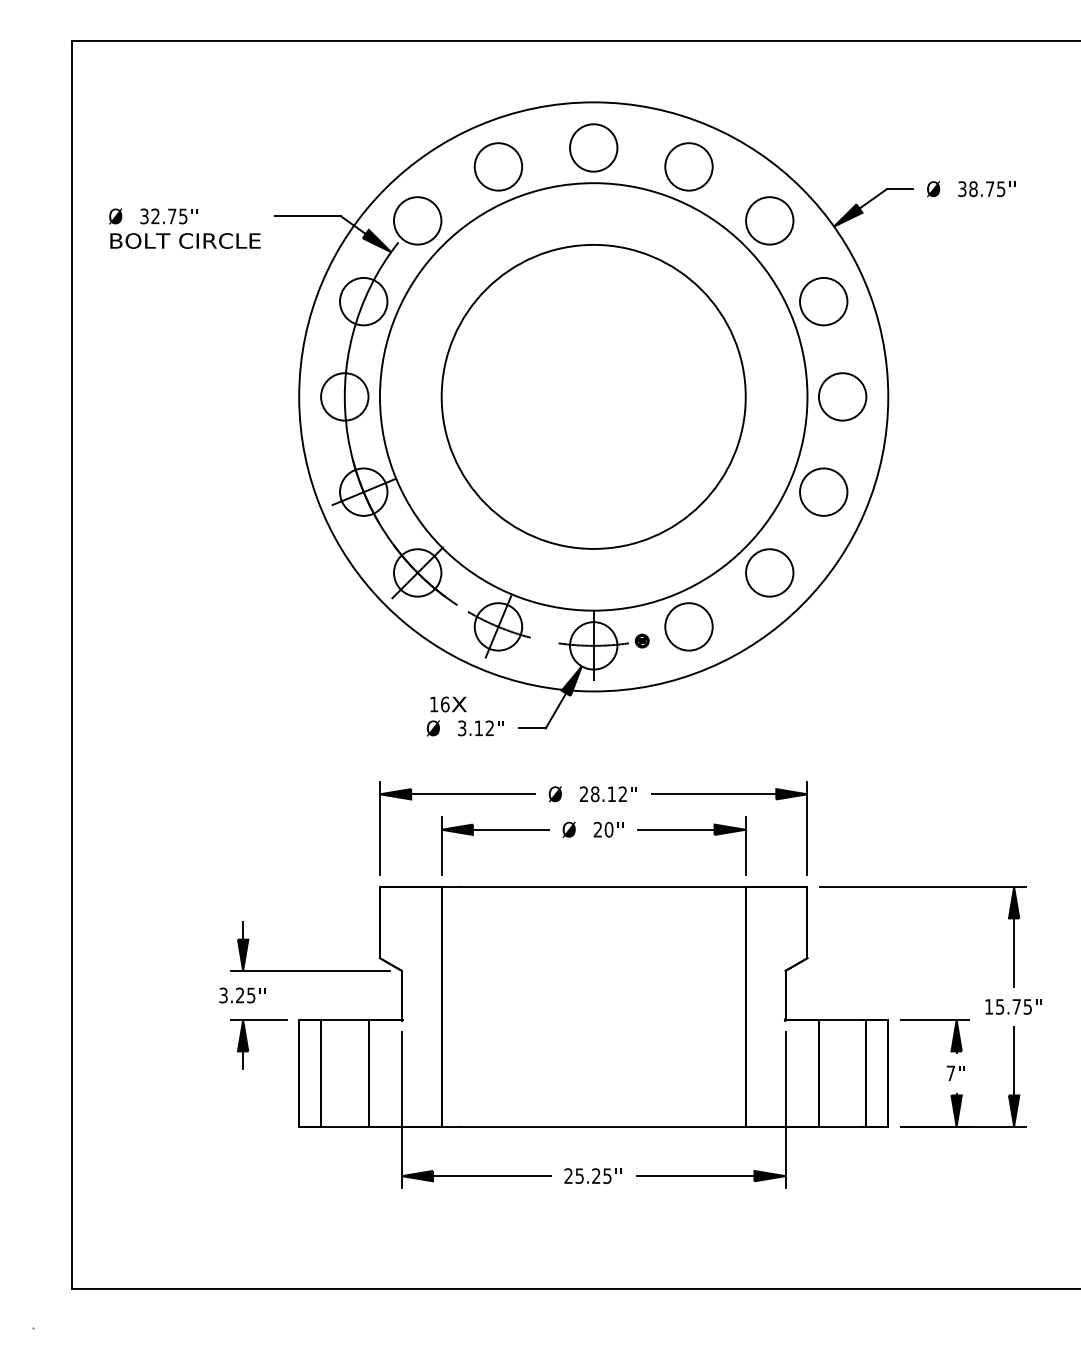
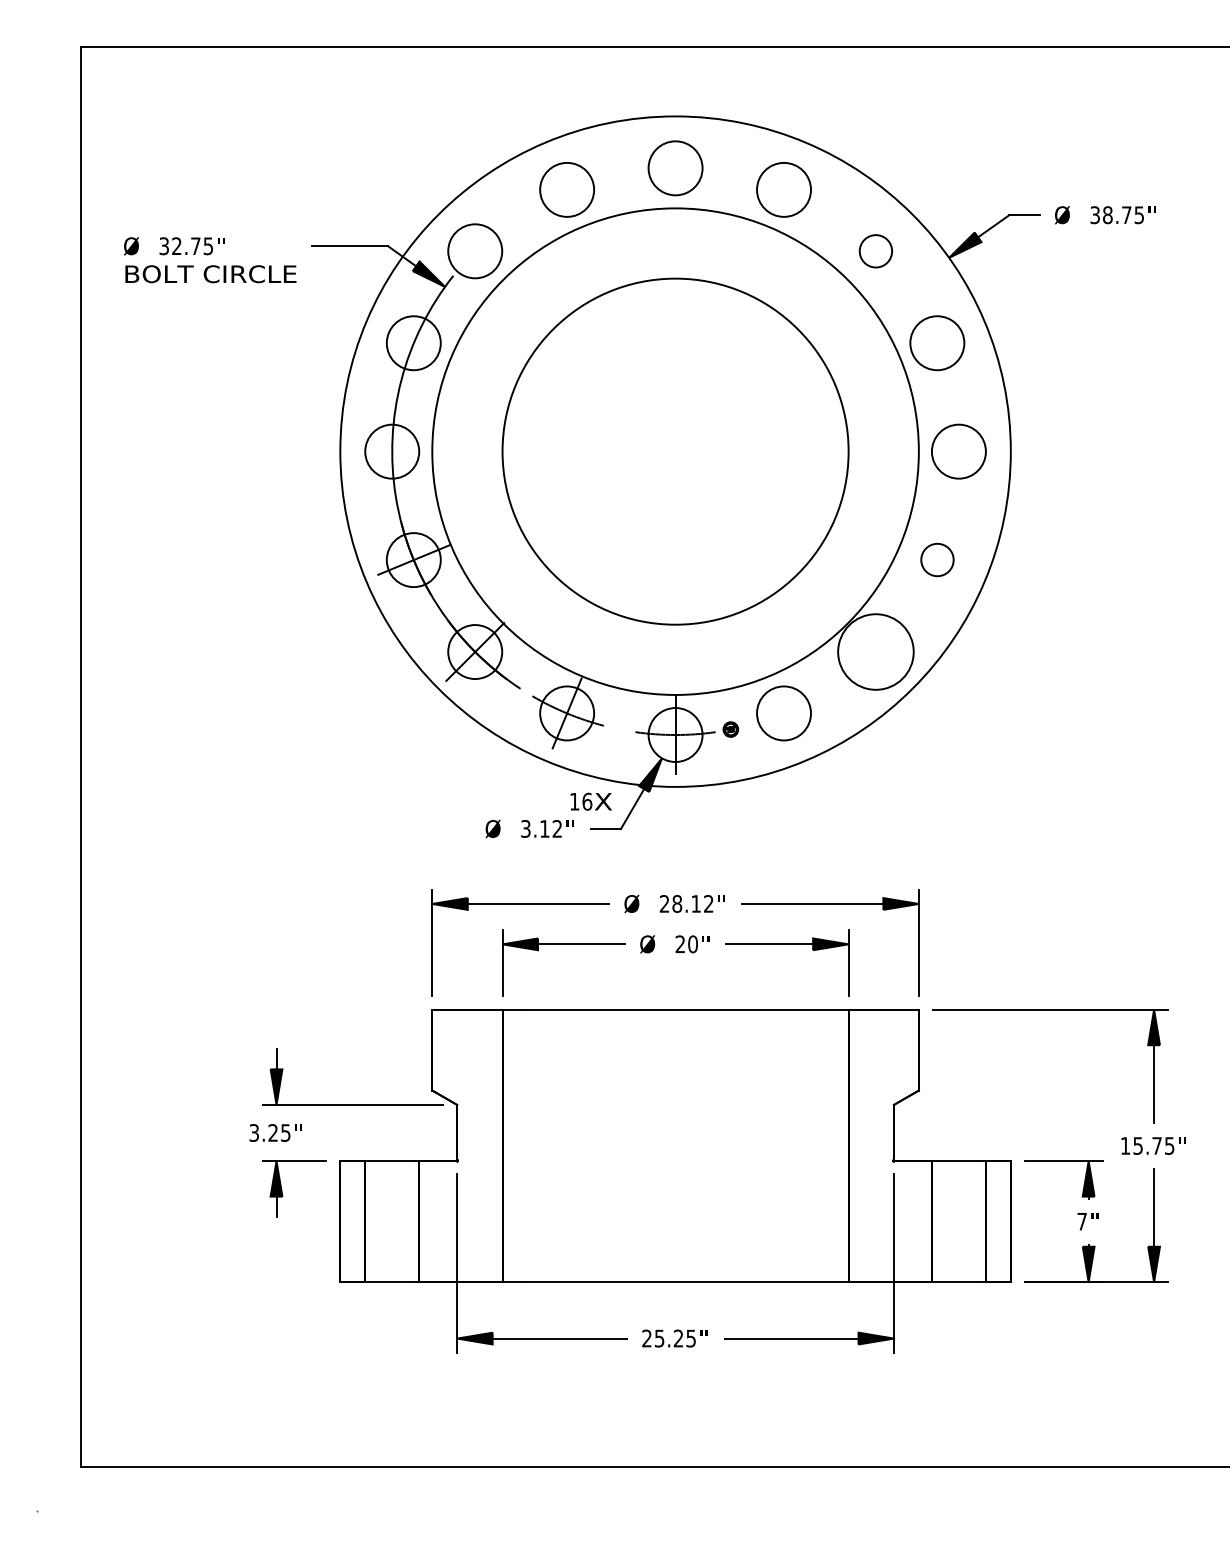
circle: (769, 220) -> (875, 250), size x0.6
circle: (823, 491) -> (937, 559), size x0.6
circle: (769, 572) -> (875, 651), size x1.4
text: (448, 704) -> (591, 801), moved

